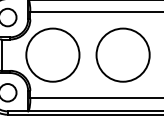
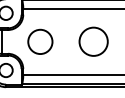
circle: (53, 54) -> (40, 41), size x0.6
circle: (122, 54) -> (93, 41), size x0.7

